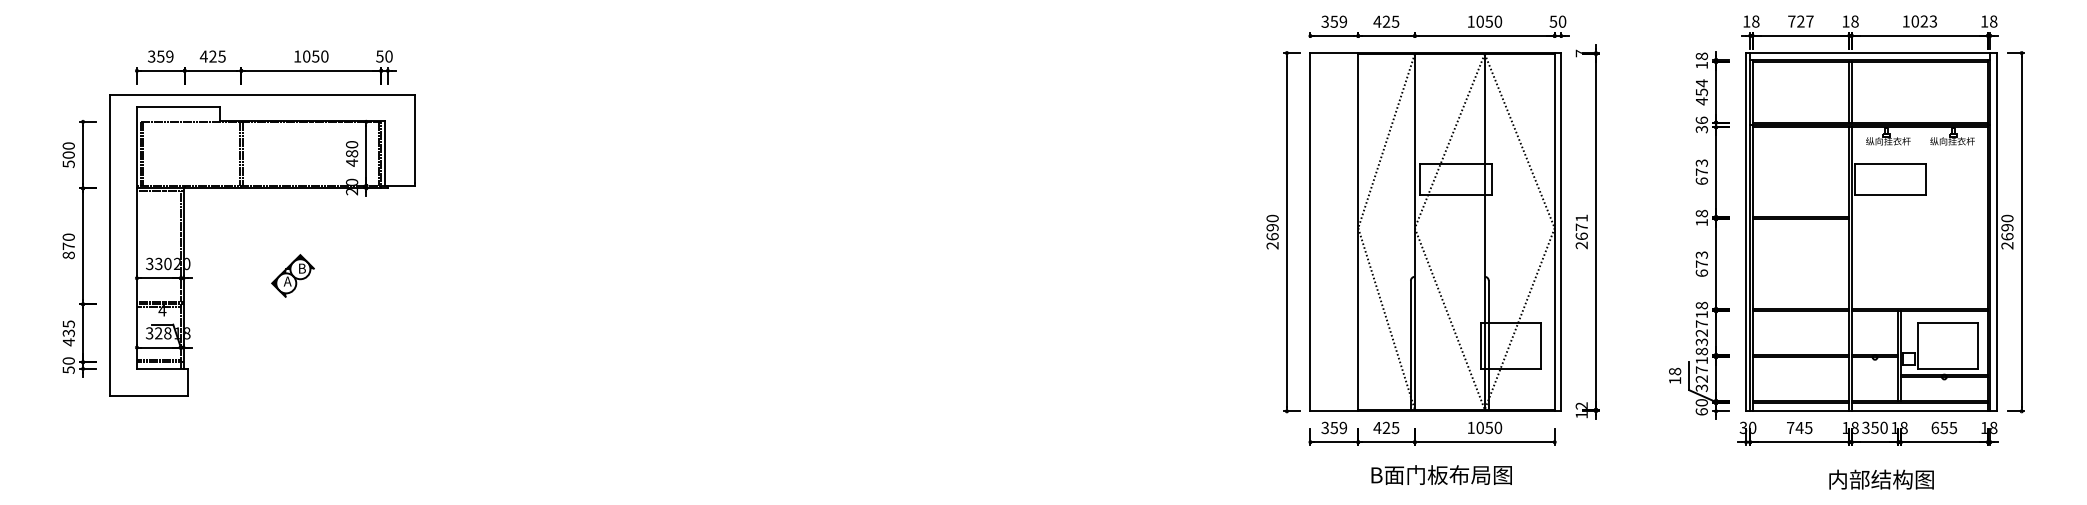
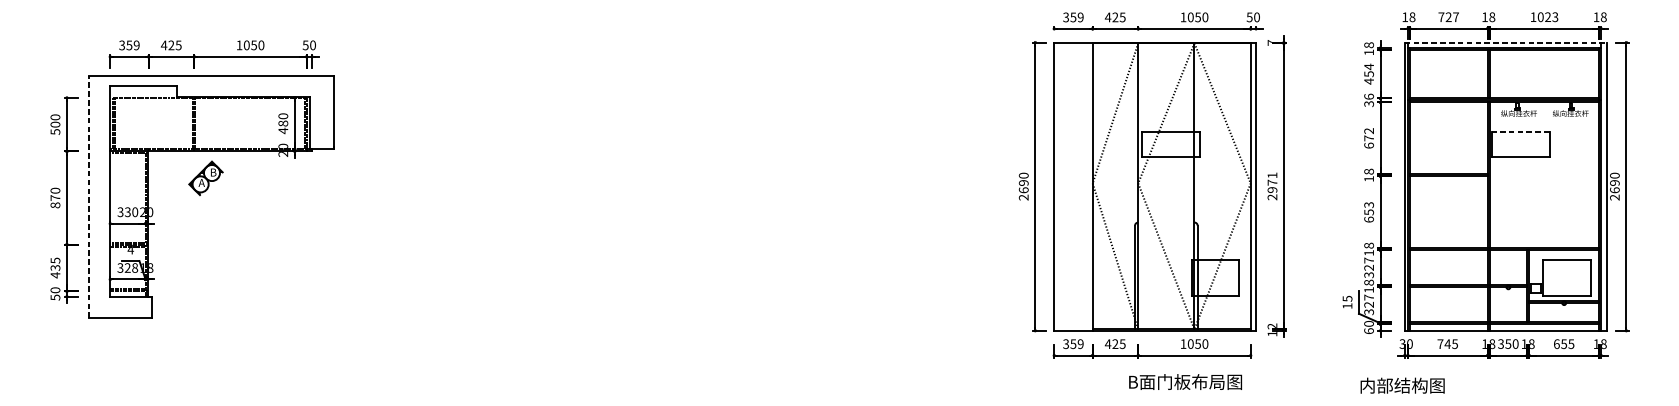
line: (1872, 53) -> (1506, 42), solid -> dashed
text: (1702, 162) -> (1369, 130), 673 -> 672
line: (1890, 164) -> (1520, 132), solid -> dashed
text: (1581, 236) -> (1272, 190), 2671 -> 2971
line: (110, 244) -> (88, 196), solid -> dashed
text: (1702, 263) -> (1369, 211), 673 -> 653
part: (292, 275) -> (205, 178), moved
text: (1675, 371) -> (1347, 298), 18 -> 15
text: (1441, 474) -> (1185, 381), moved
text: (1881, 479) -> (1402, 385), moved

